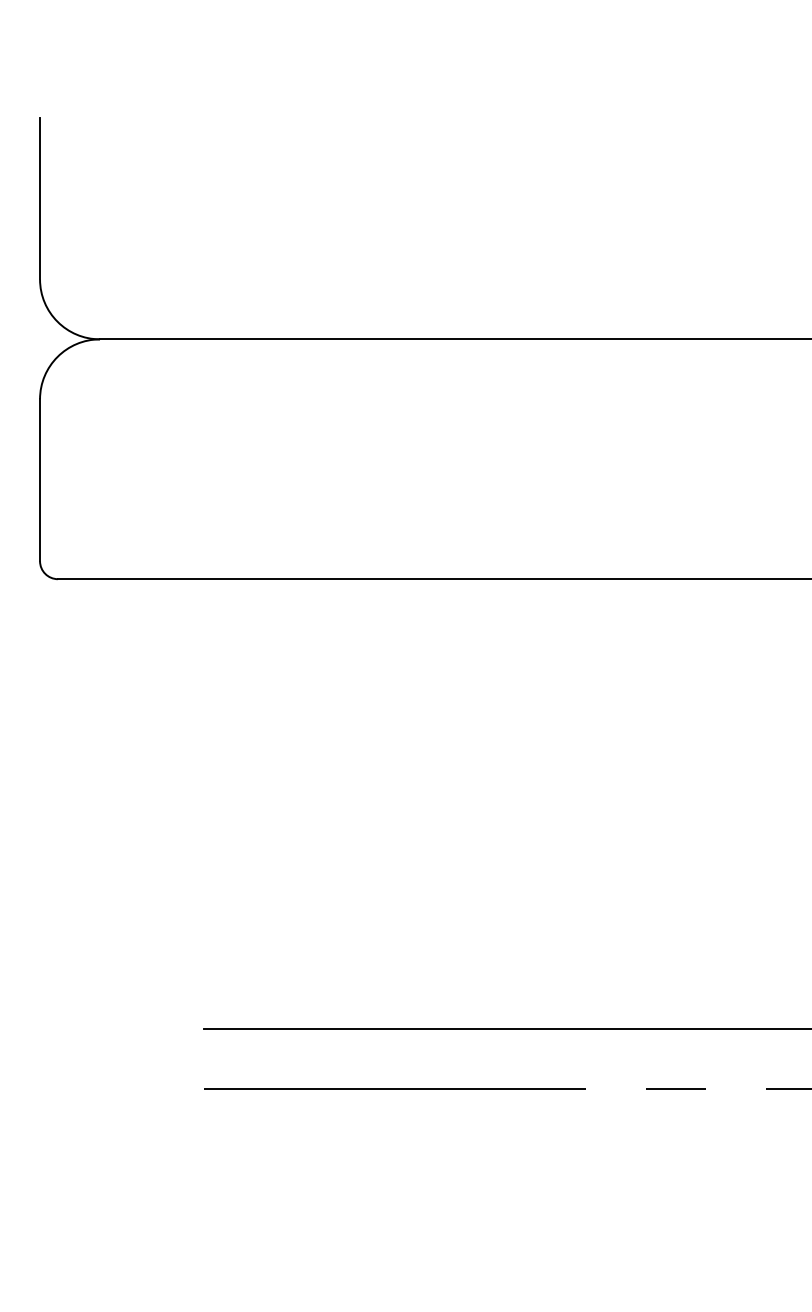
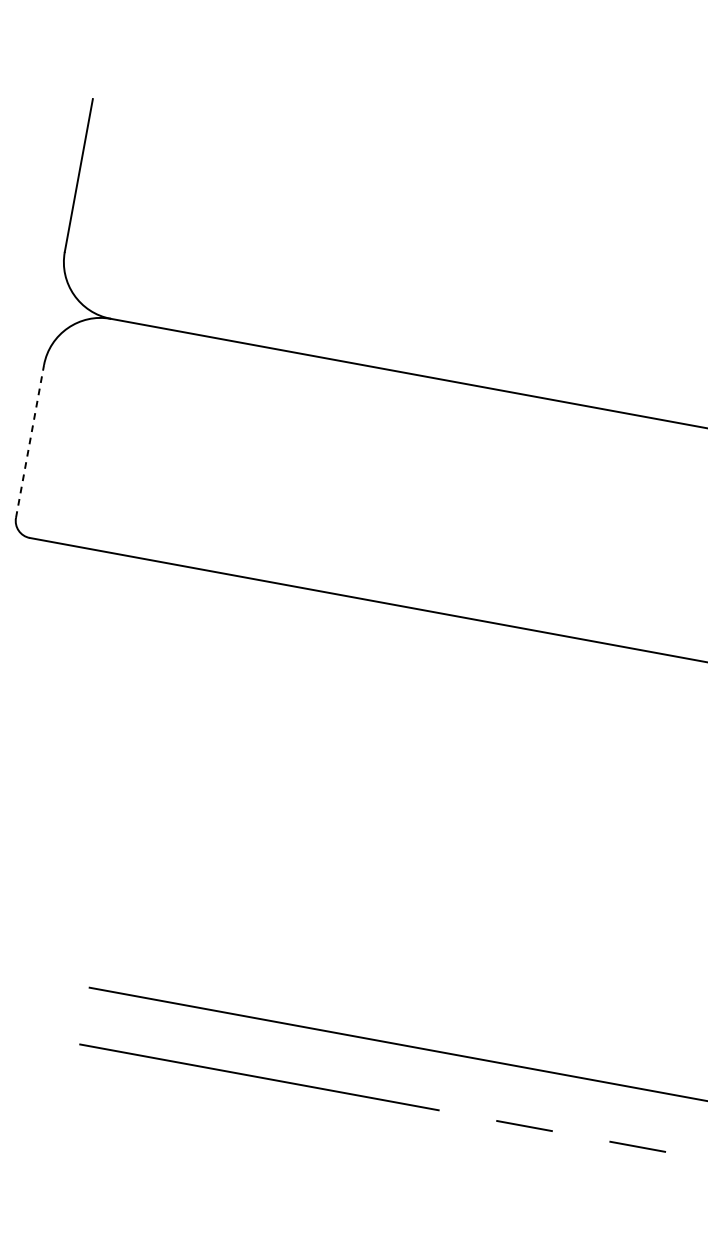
line: (40, 480) -> (30, 441), solid -> dashed

